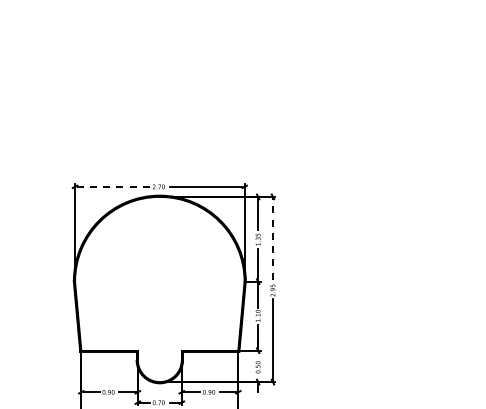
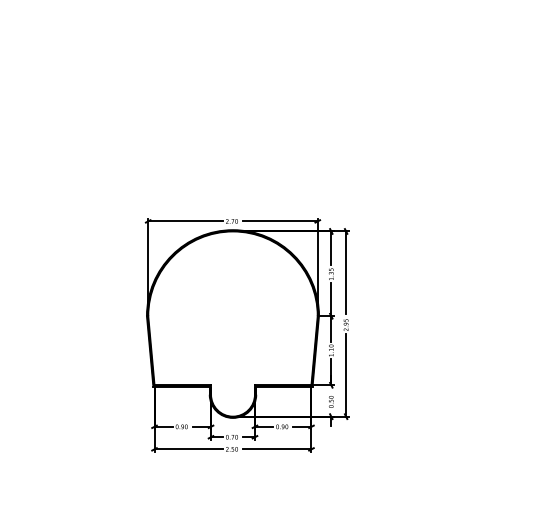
line: (112, 186) -> (185, 221), dashed -> solid
line: (273, 237) -> (346, 272), dashed -> solid

